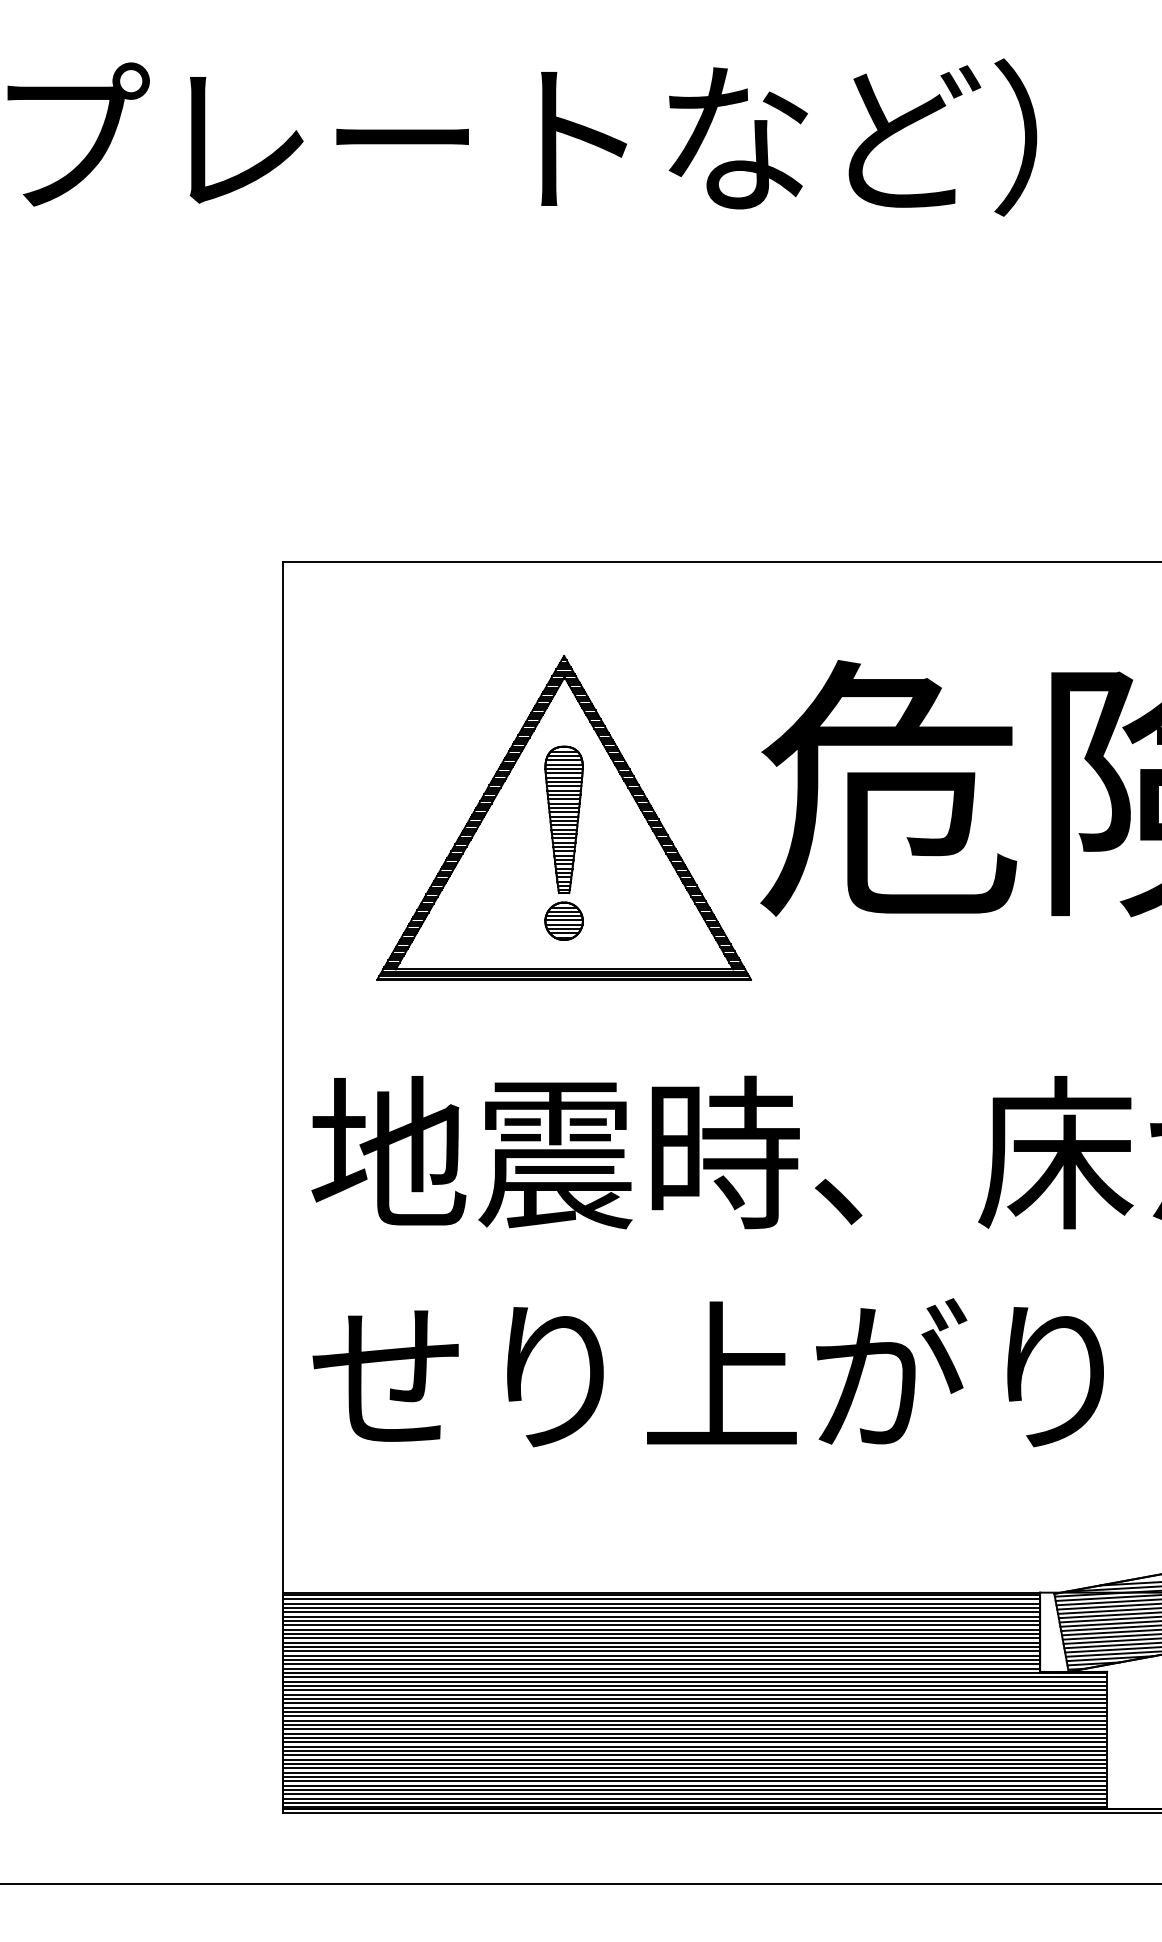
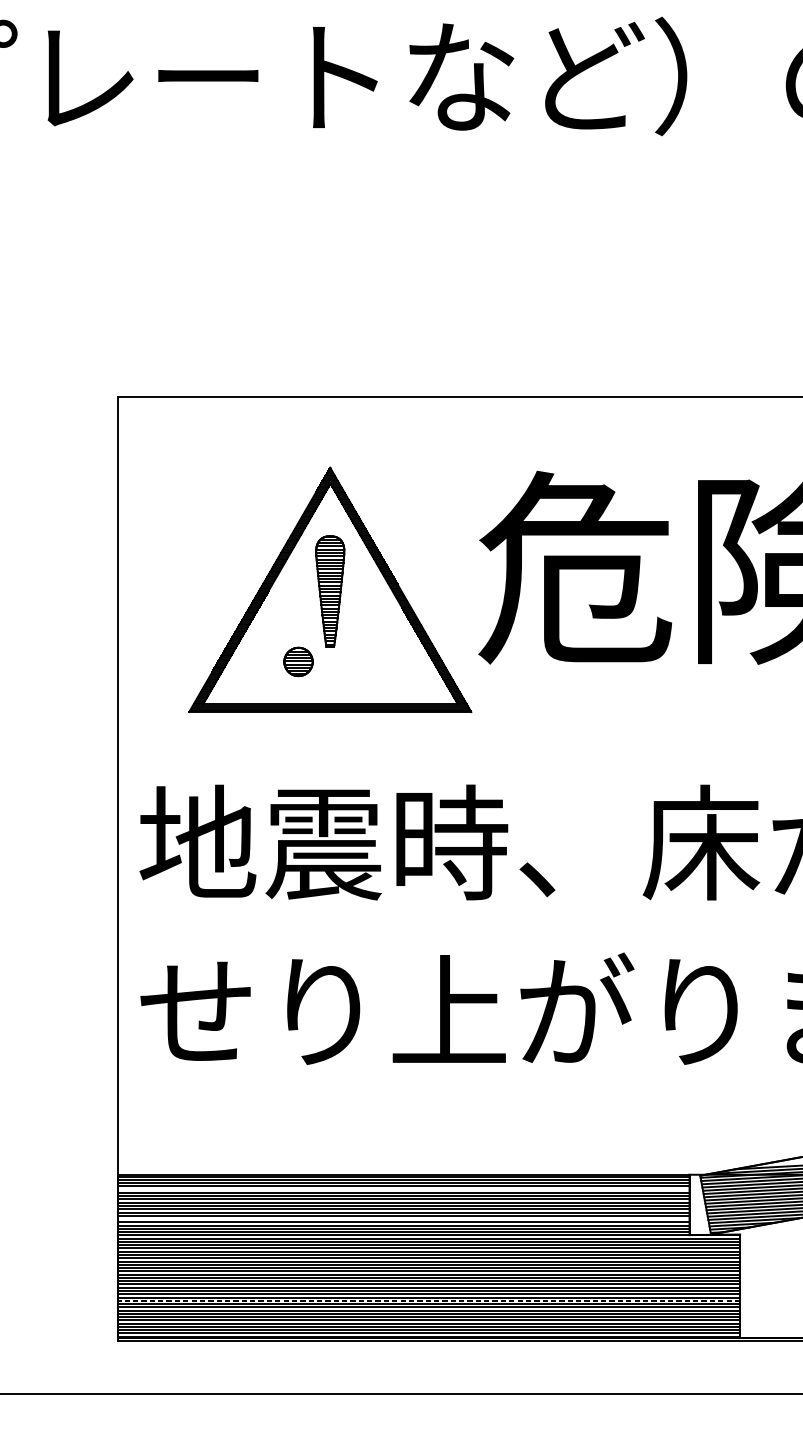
part: (563, 920) -> (298, 661), moved
line: (661, 1612) -> (403, 1189), removed
line: (661, 1651) -> (403, 1219), removed
line: (695, 1759) -> (429, 1300), solid -> dashed

